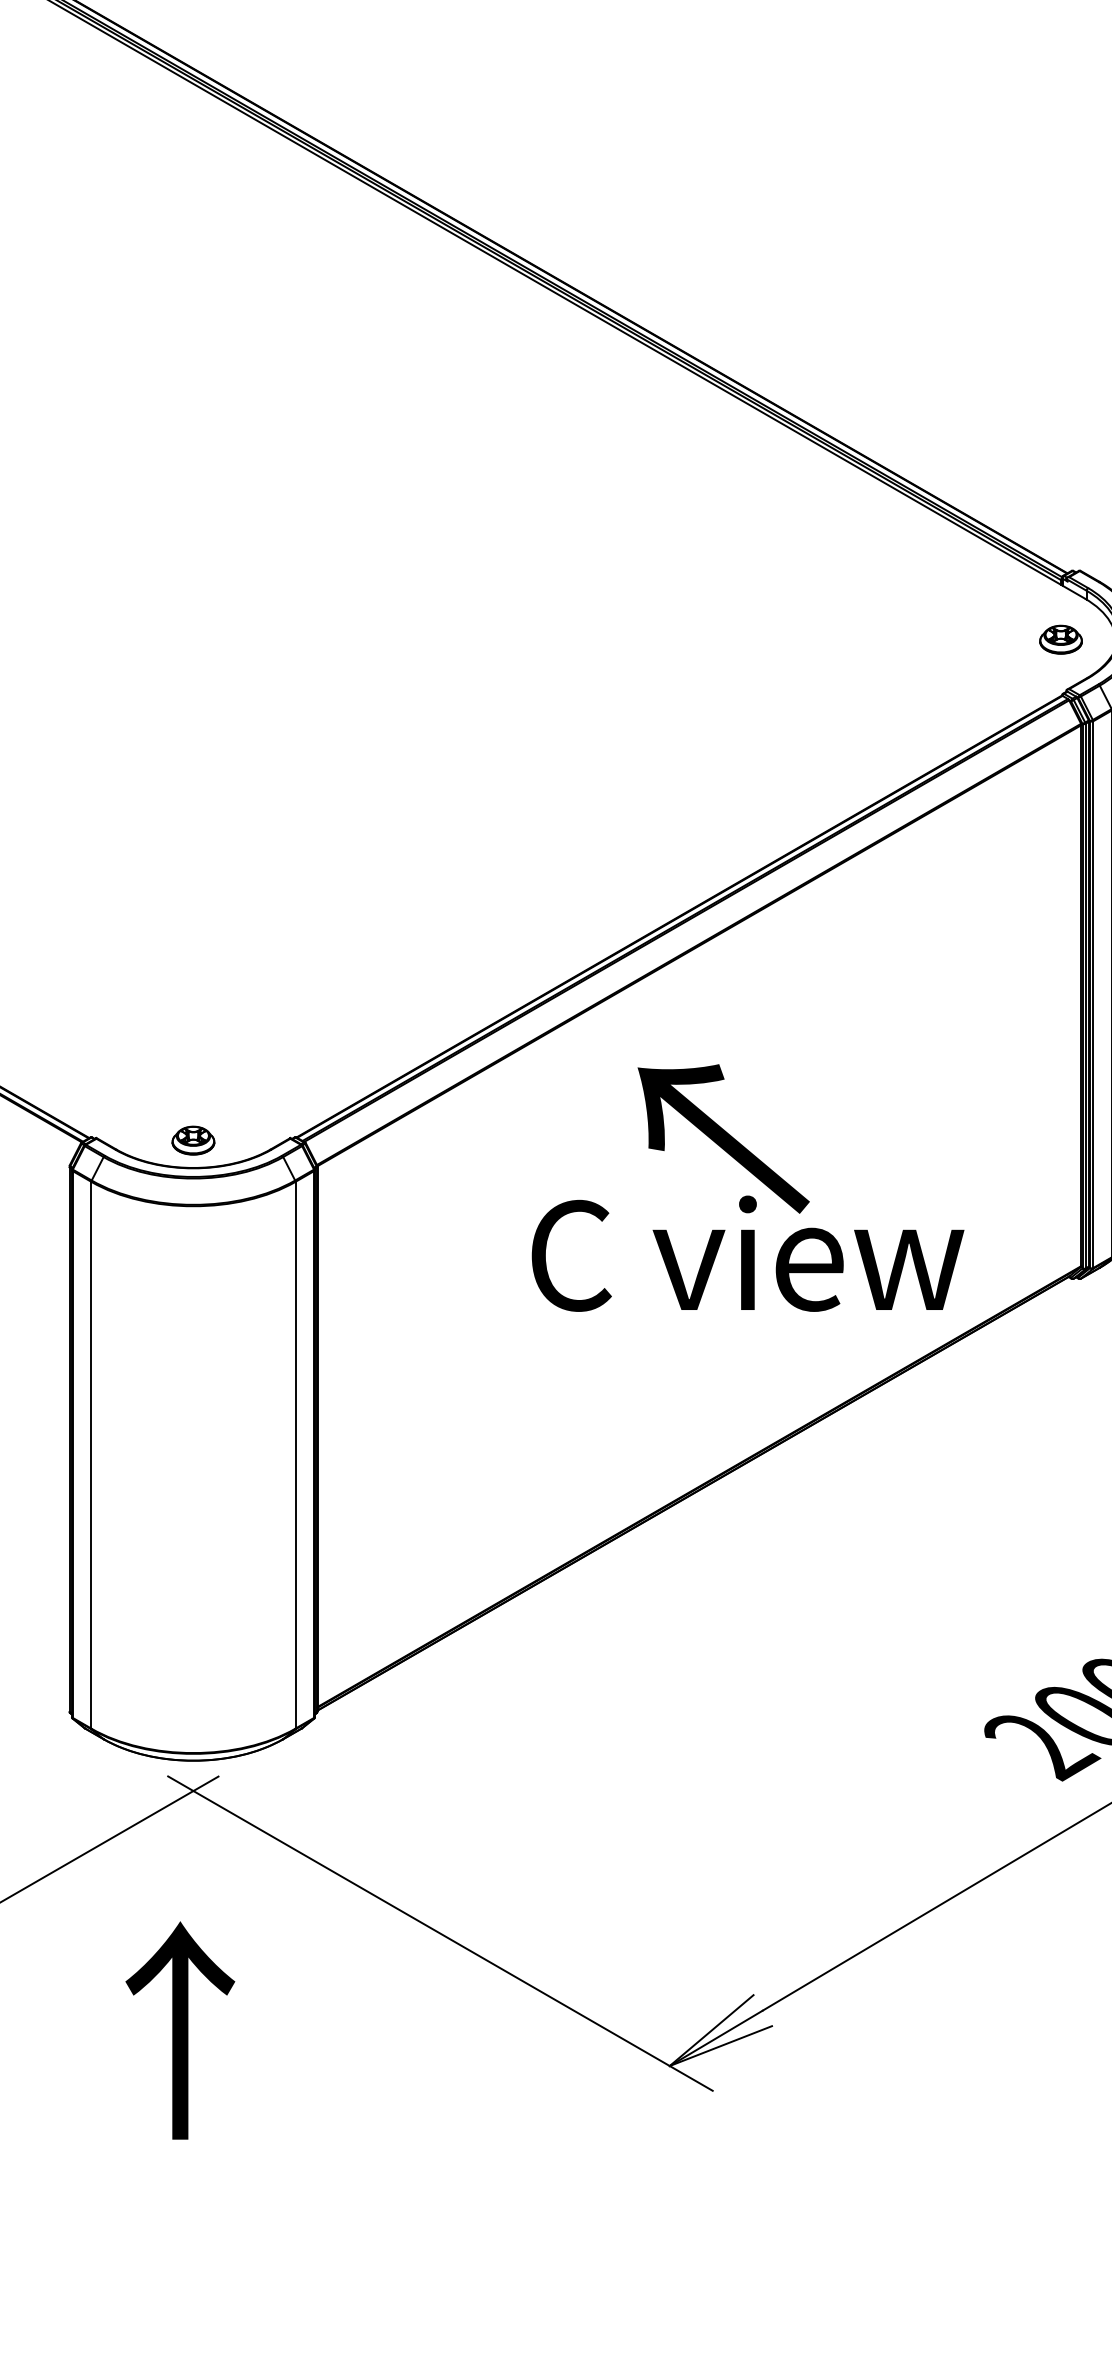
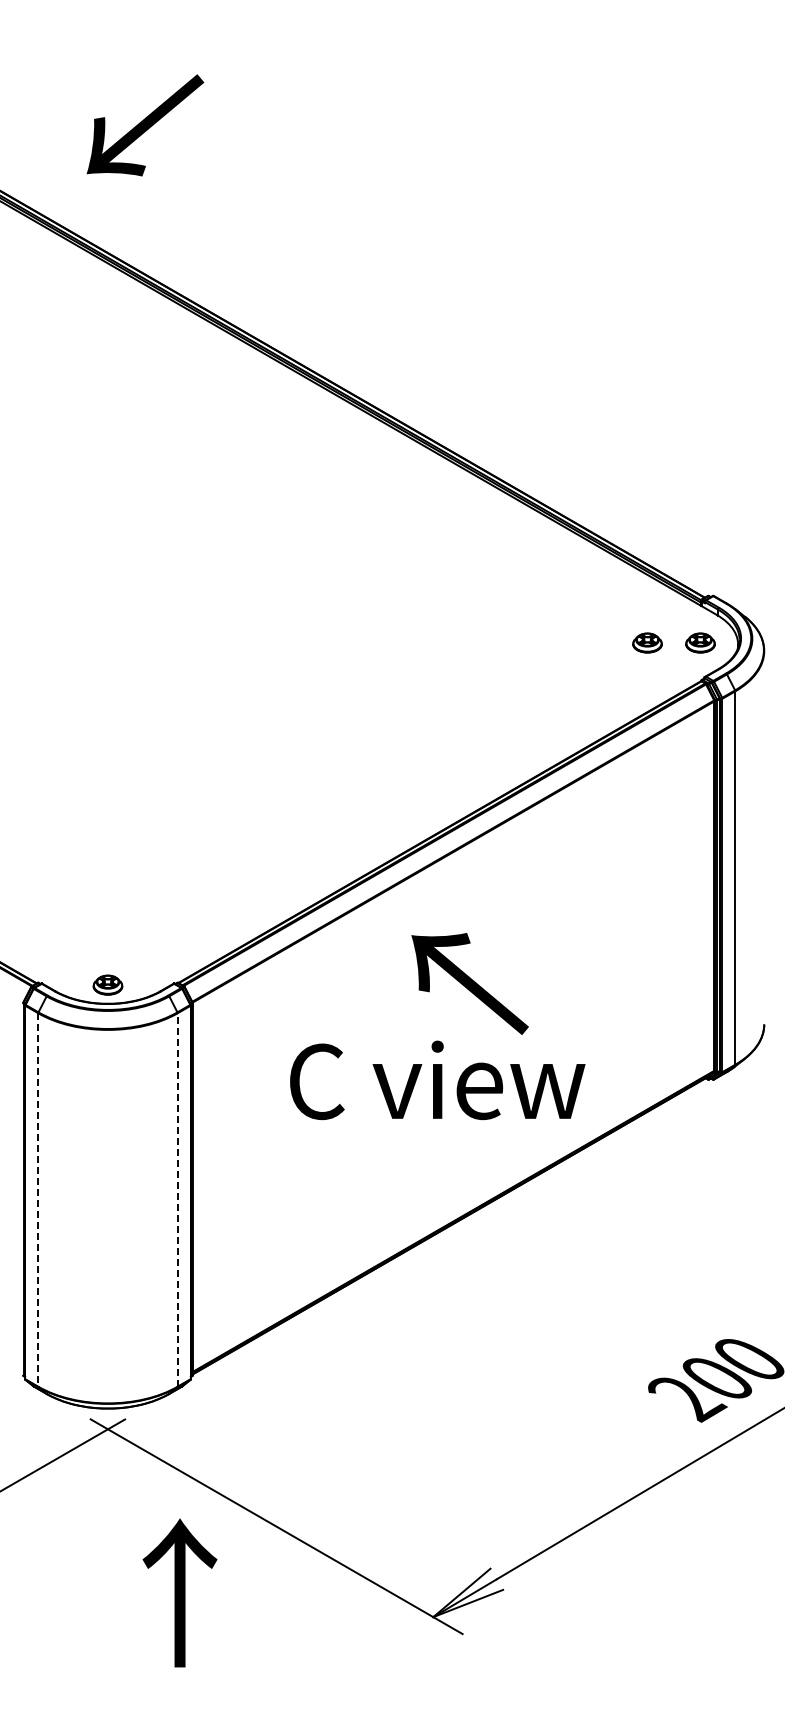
part: (983, 638) -> (647, 642), added
text: (747, 1253) -> (437, 1080), moved
line: (91, 1454) -> (38, 1199), solid -> dashed
line: (295, 1454) -> (177, 1199), solid -> dashed
text: (179, 2029) -> (179, 1592), moved

